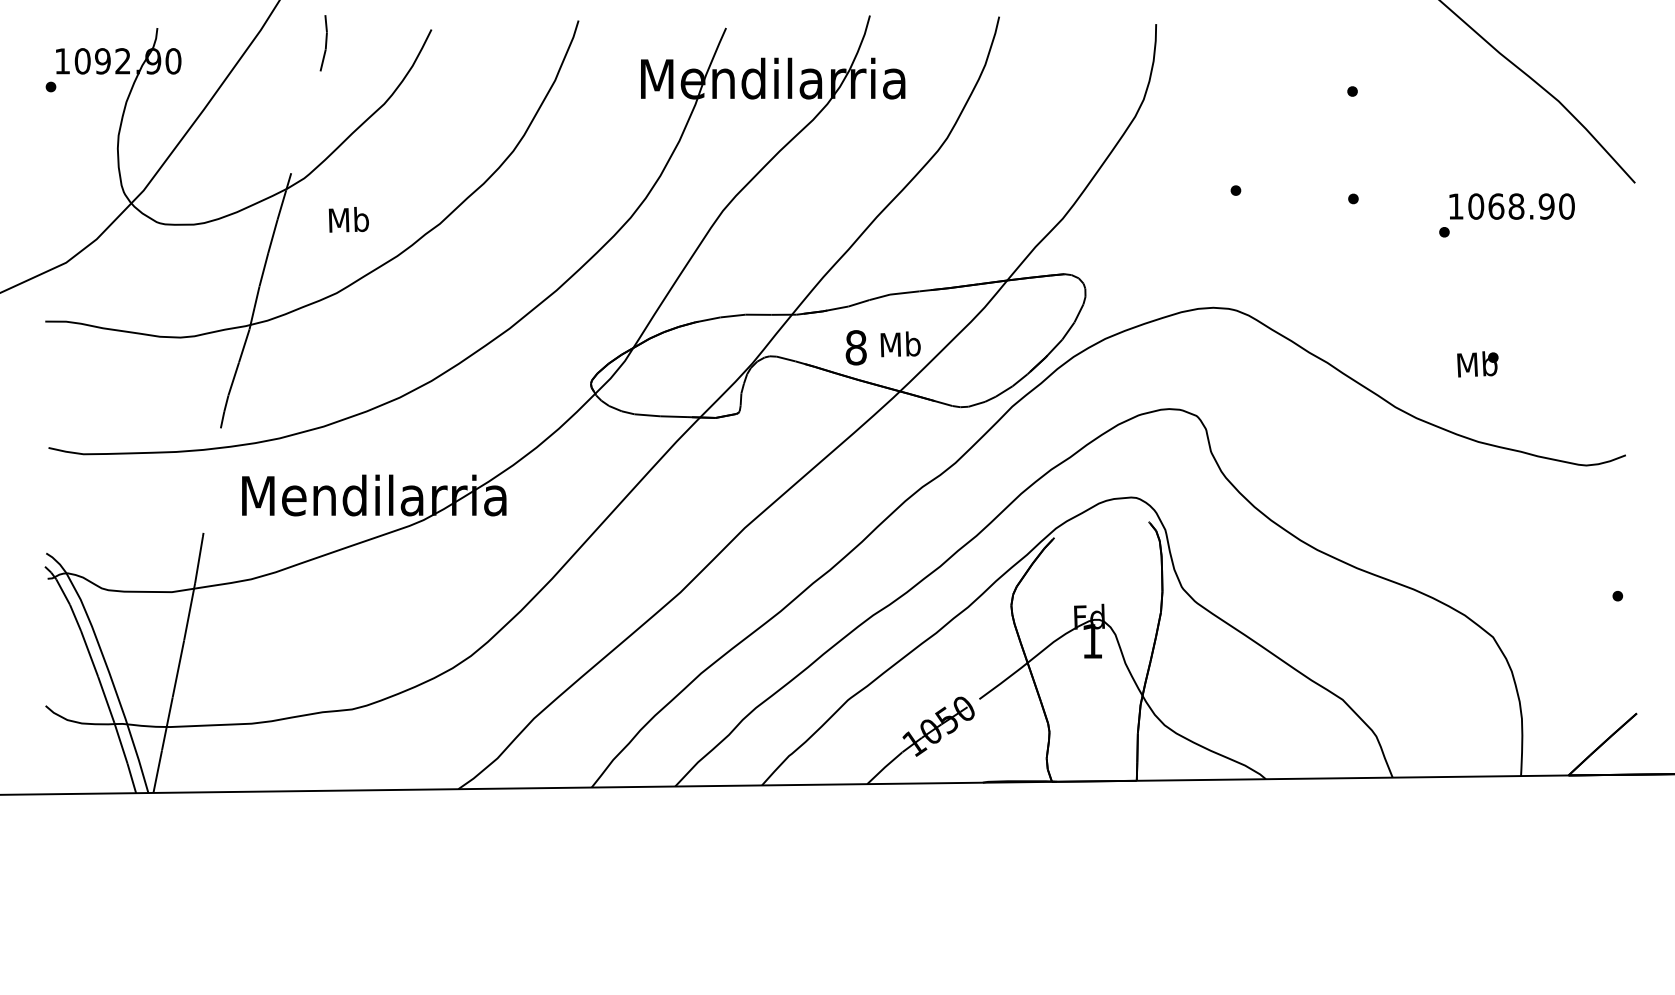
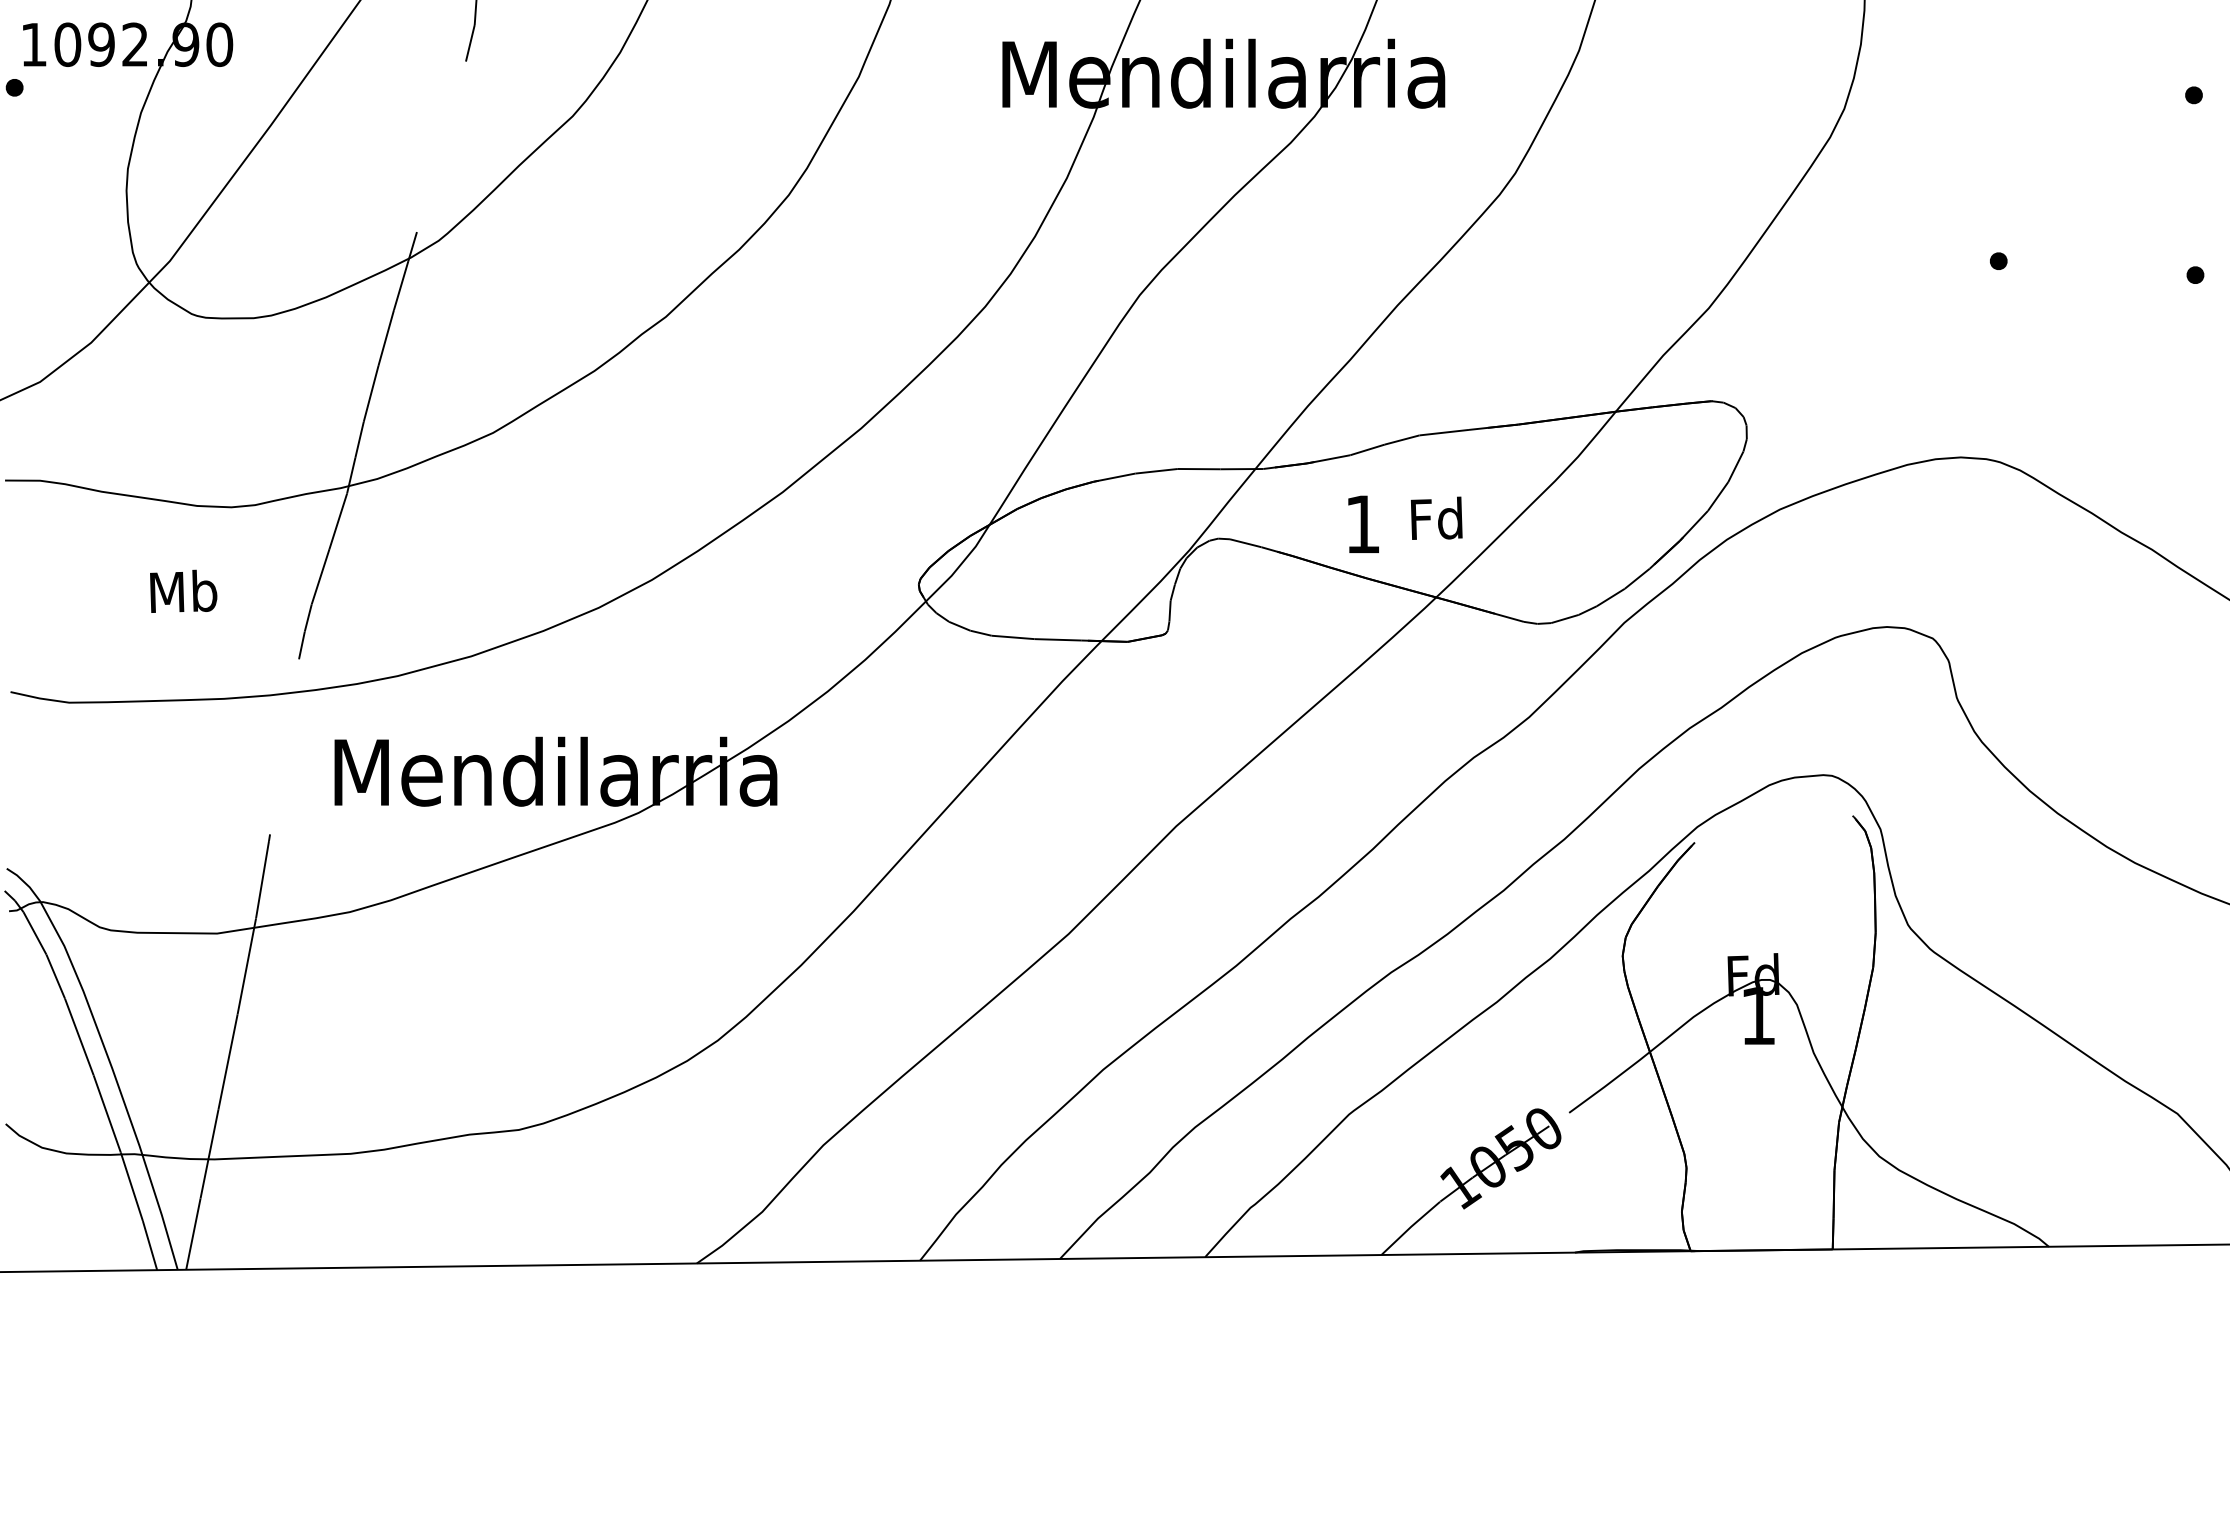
text: (348, 219) -> (182, 590), moved
text: (900, 344) -> (1437, 518), Mb -> Fd
text: (855, 347) -> (1361, 523), 8 -> 1

